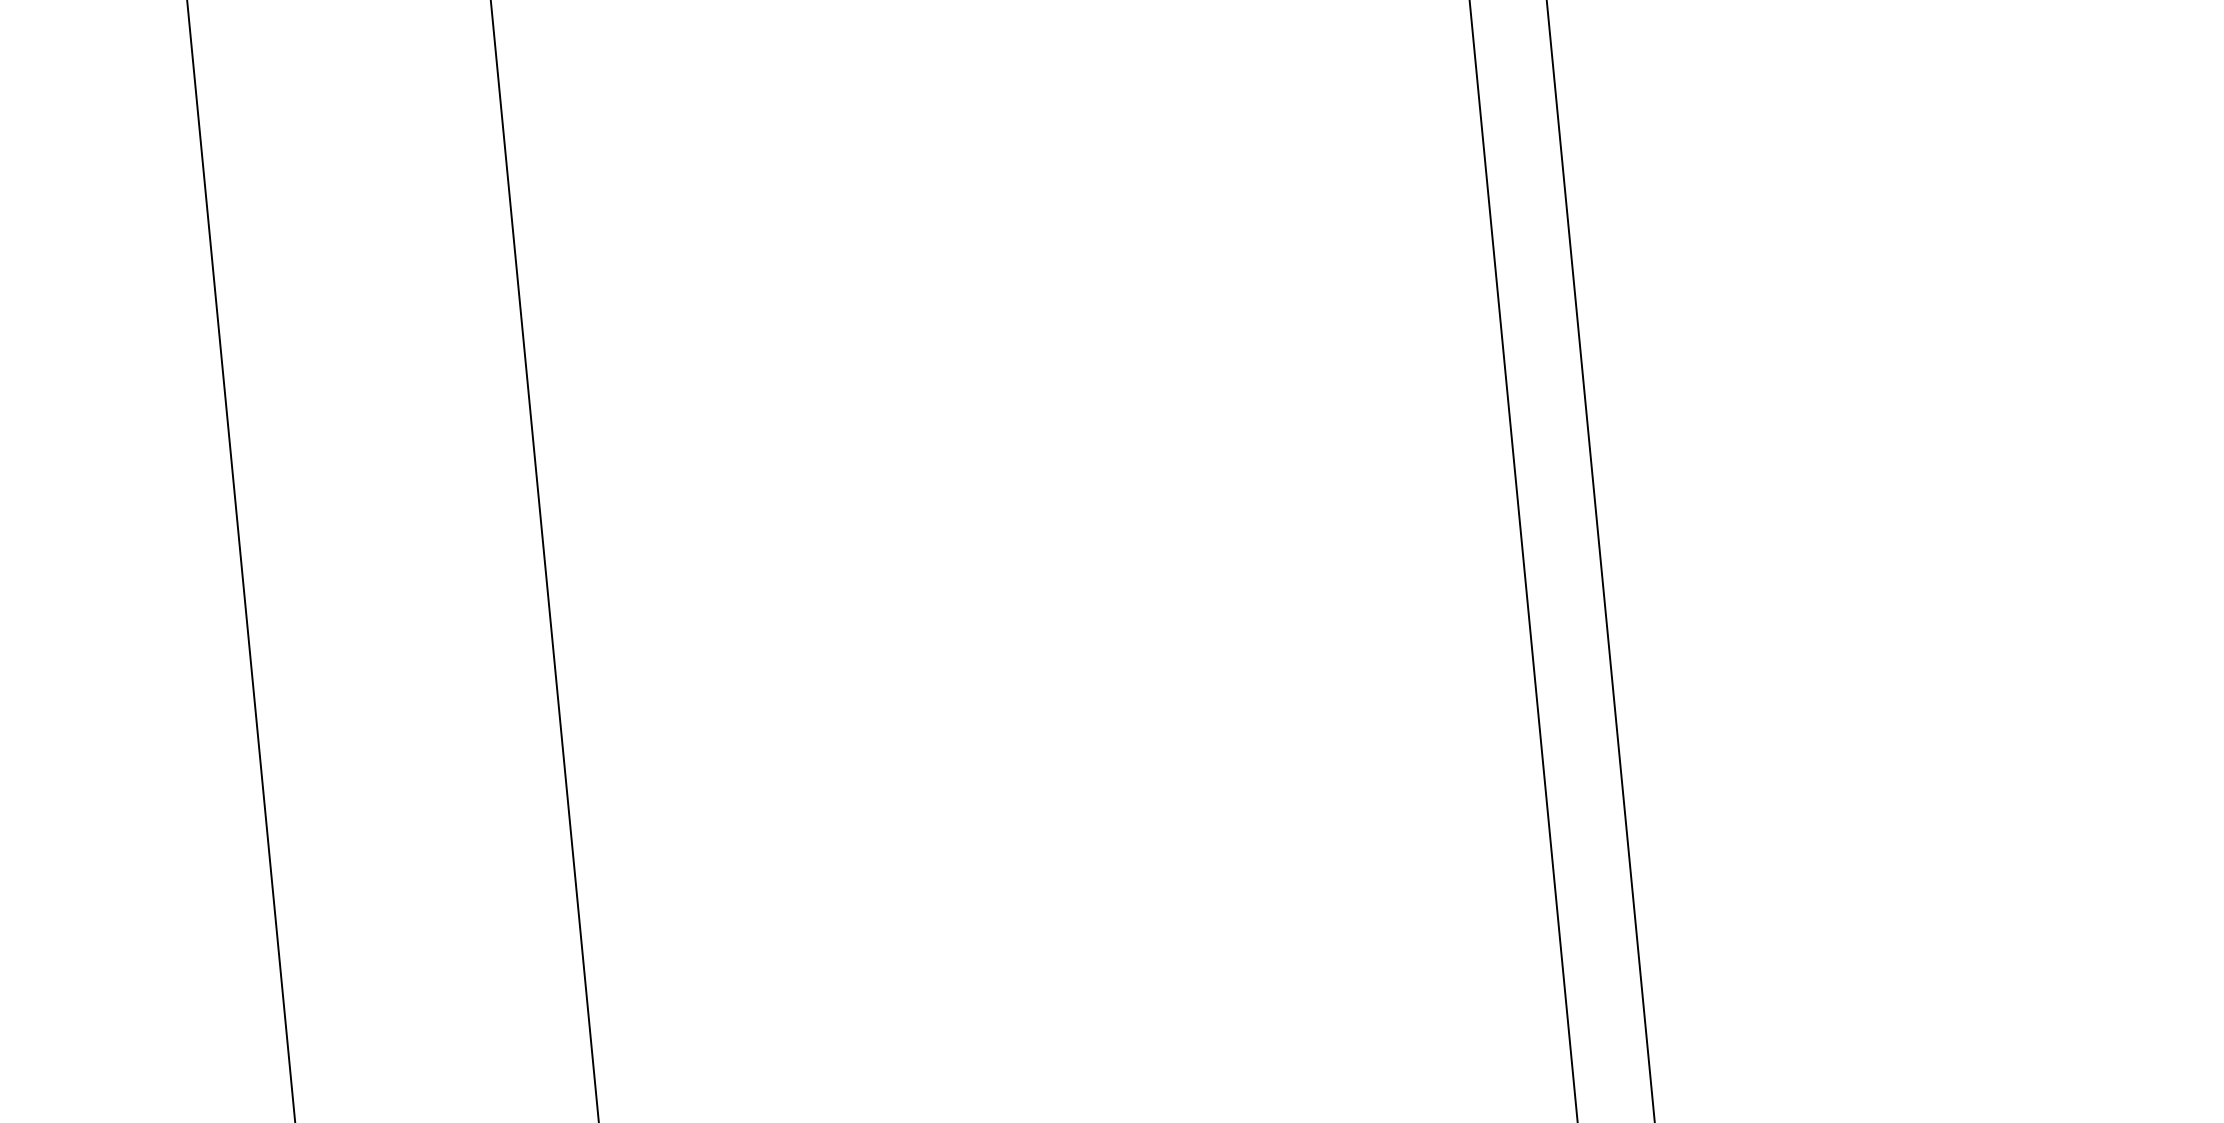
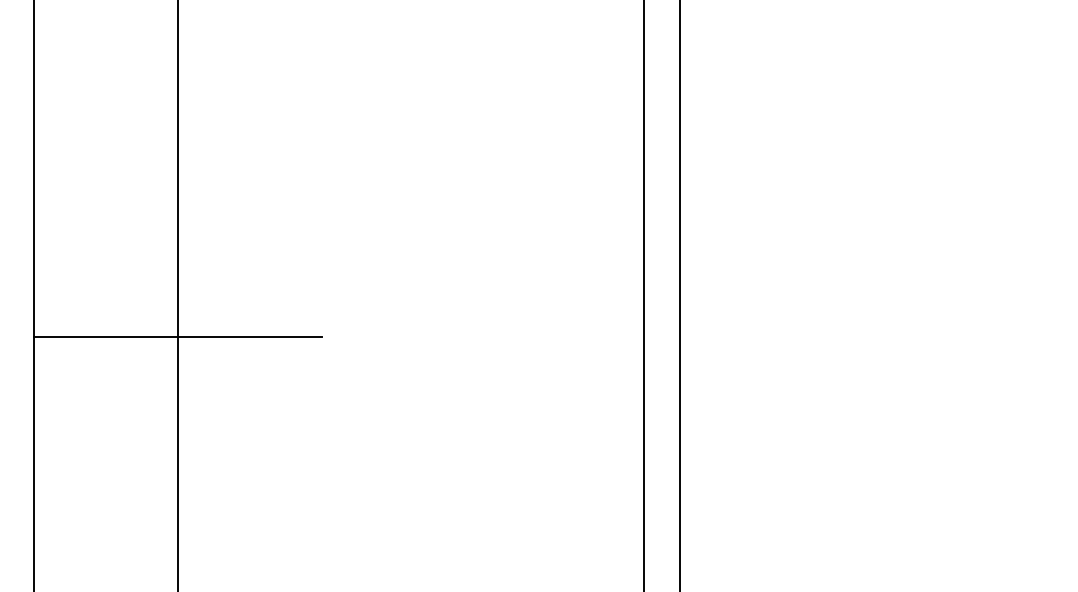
line: (549, 616) -> (177, 337), added

